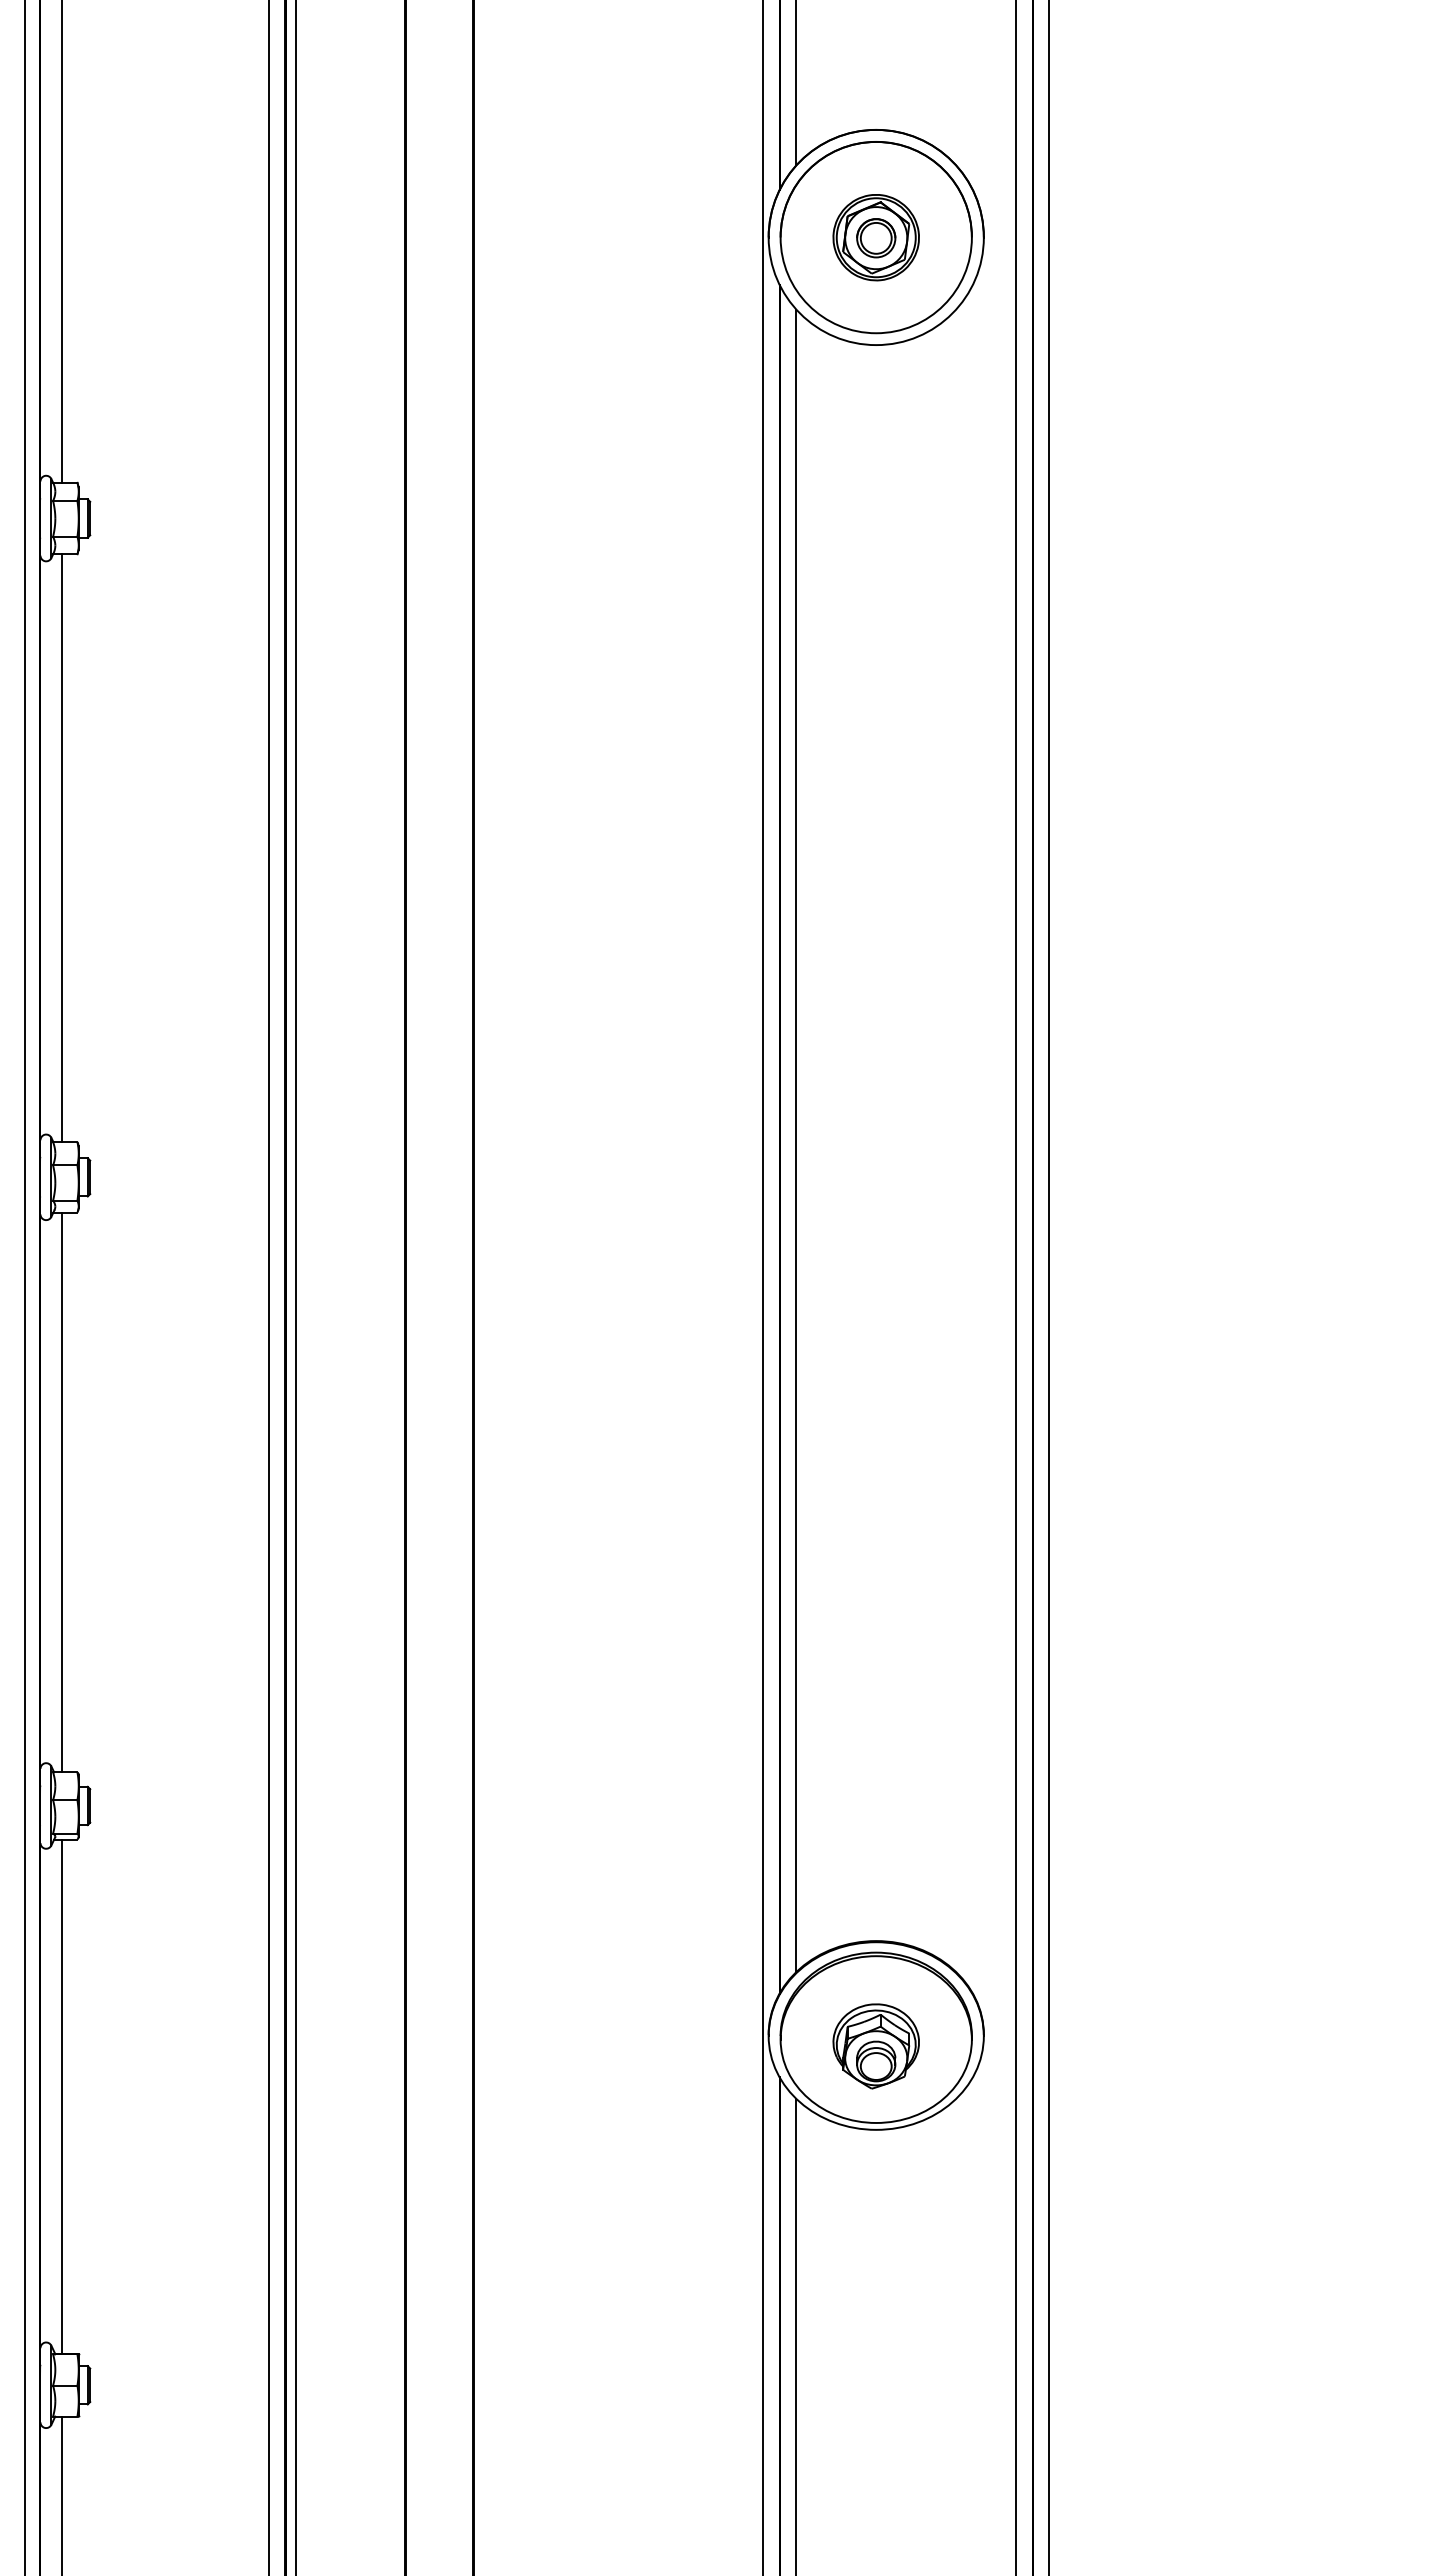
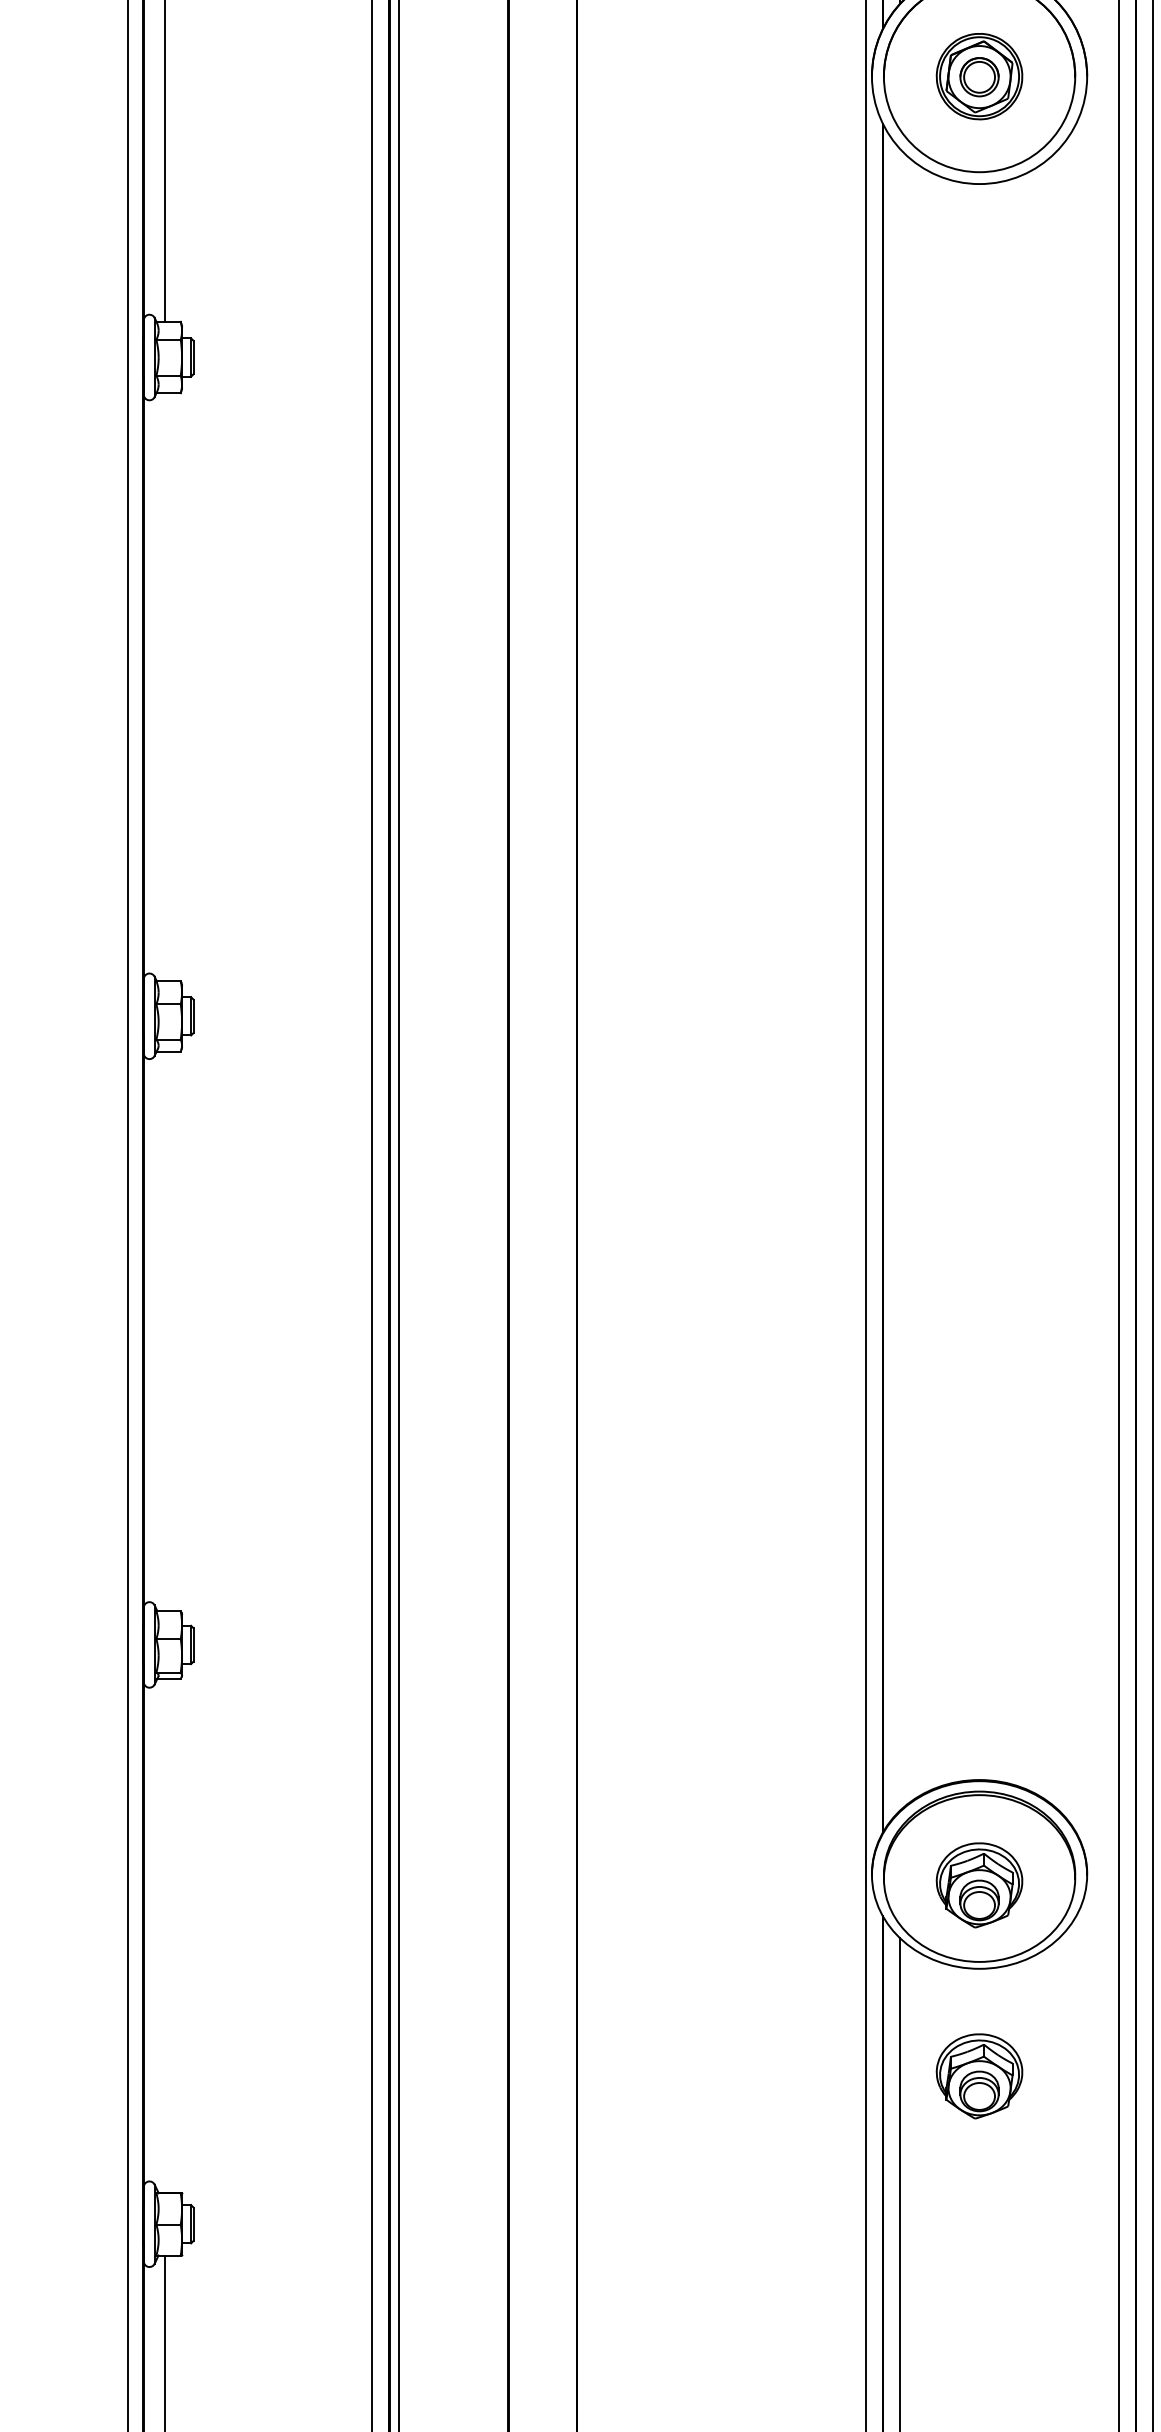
line: (61, 848) -> (164, 687), removed
line: (796, 1140) -> (899, 979), removed
line: (61, 1492) -> (164, 1331), removed
line: (61, 2096) -> (164, 1935), removed
part: (875, 2237) -> (978, 2076), added

